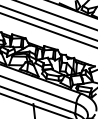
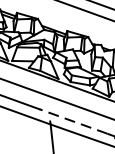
line: (47, 103) -> (72, 121), solid -> dashed

